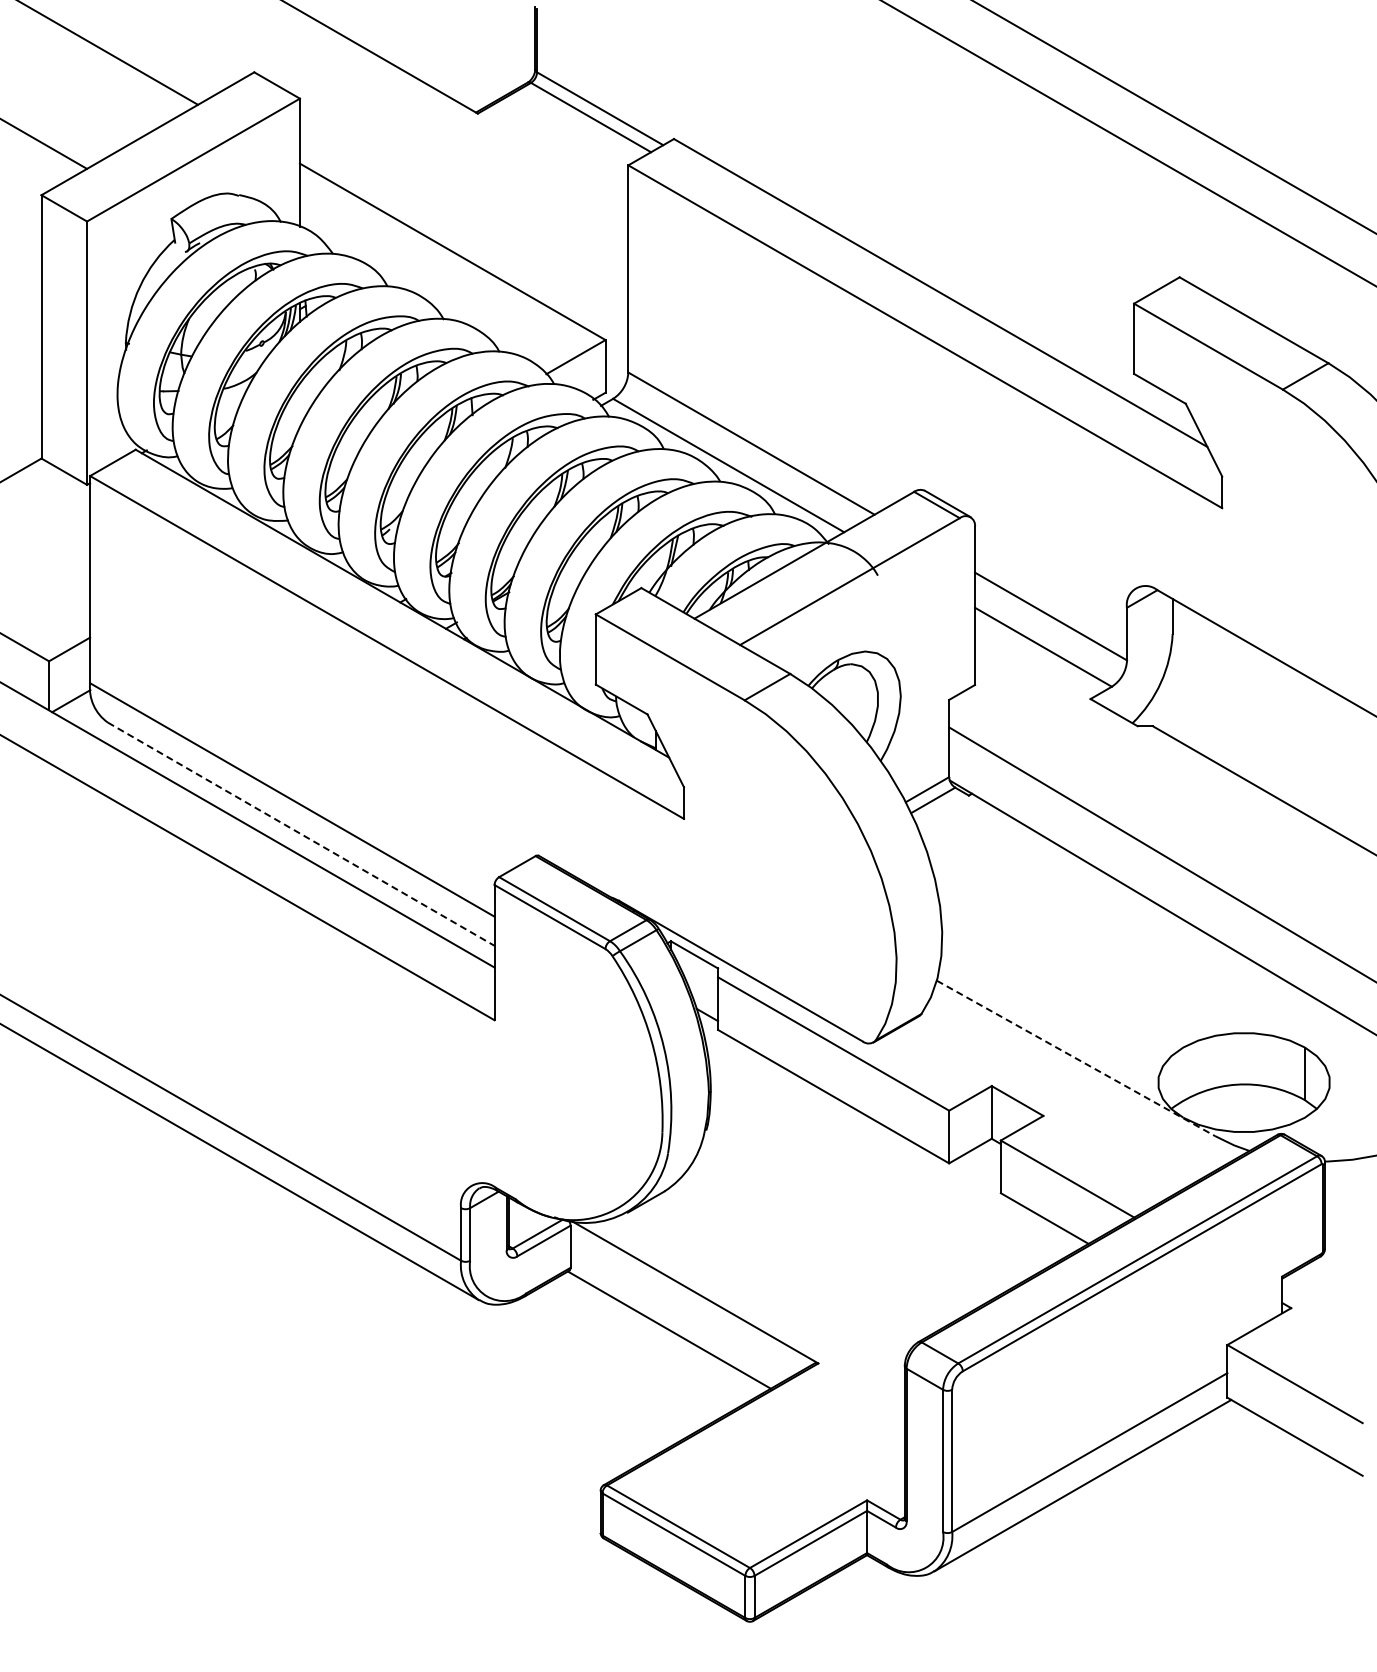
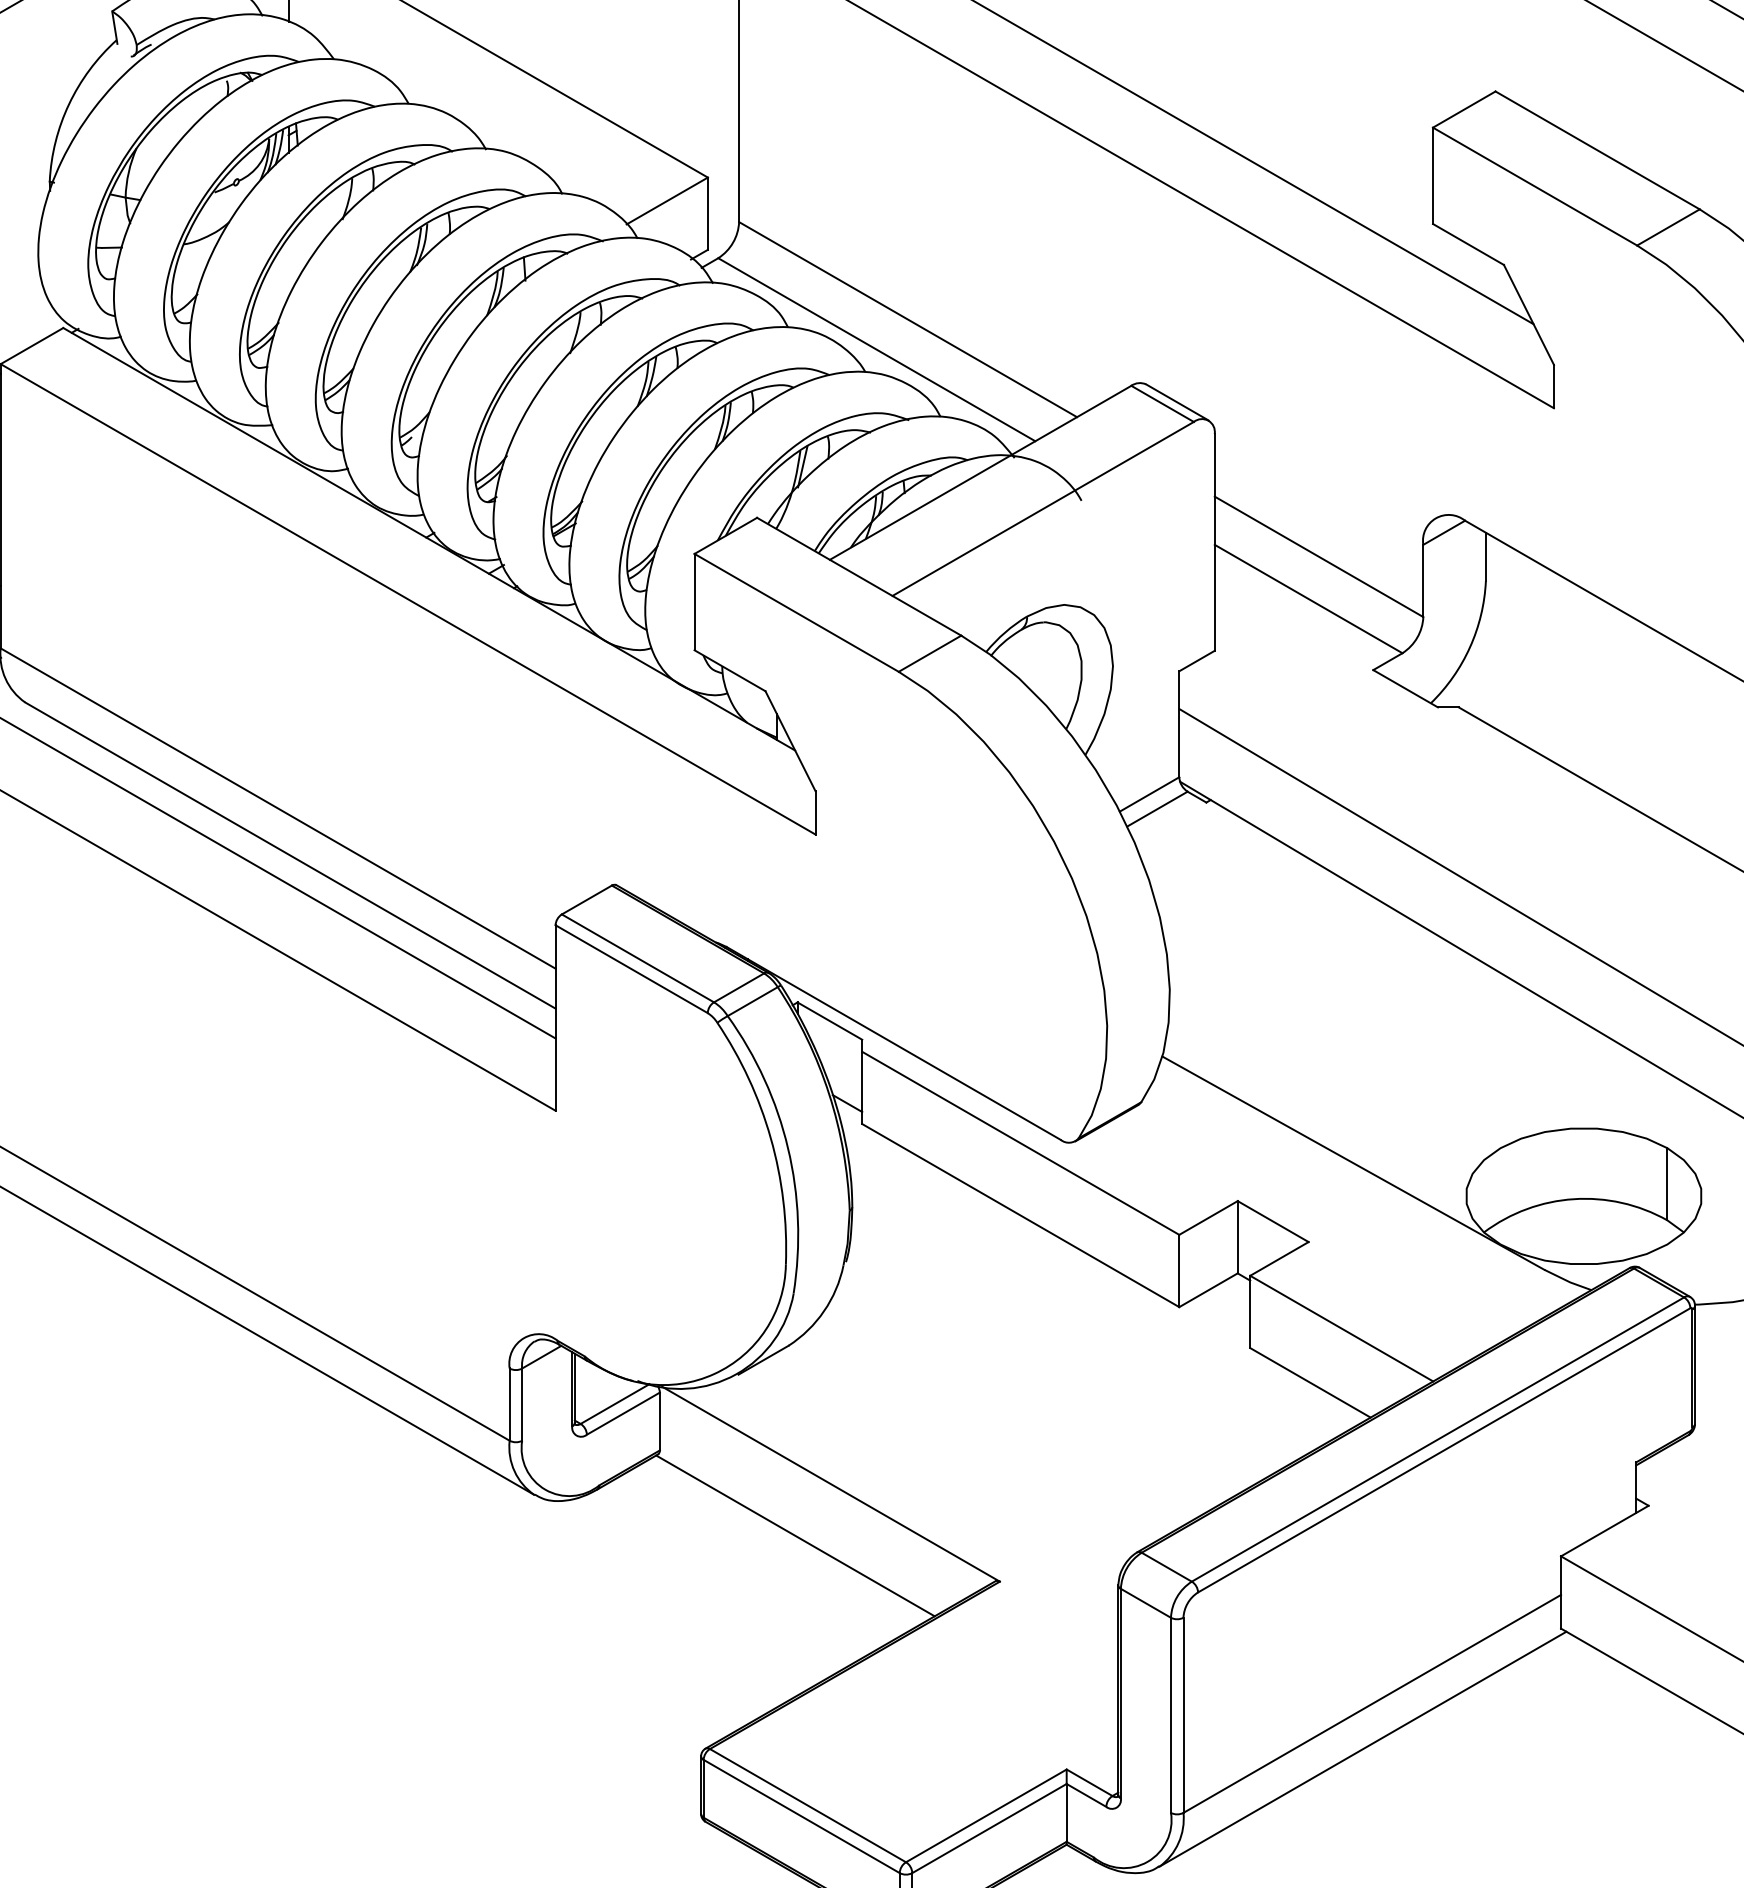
line: (301, 834) -> (290, 855), dashed -> solid
line: (1076, 1058) -> (1354, 1163), dashed -> solid

